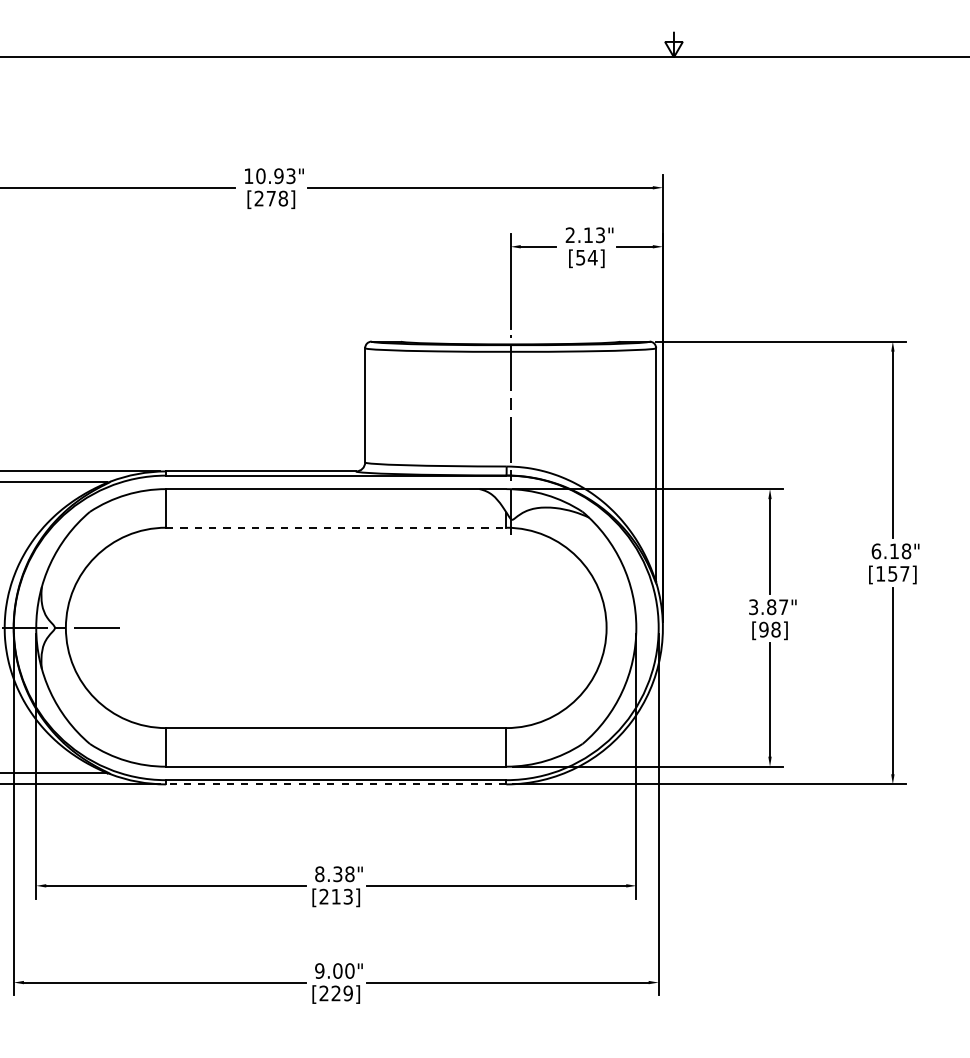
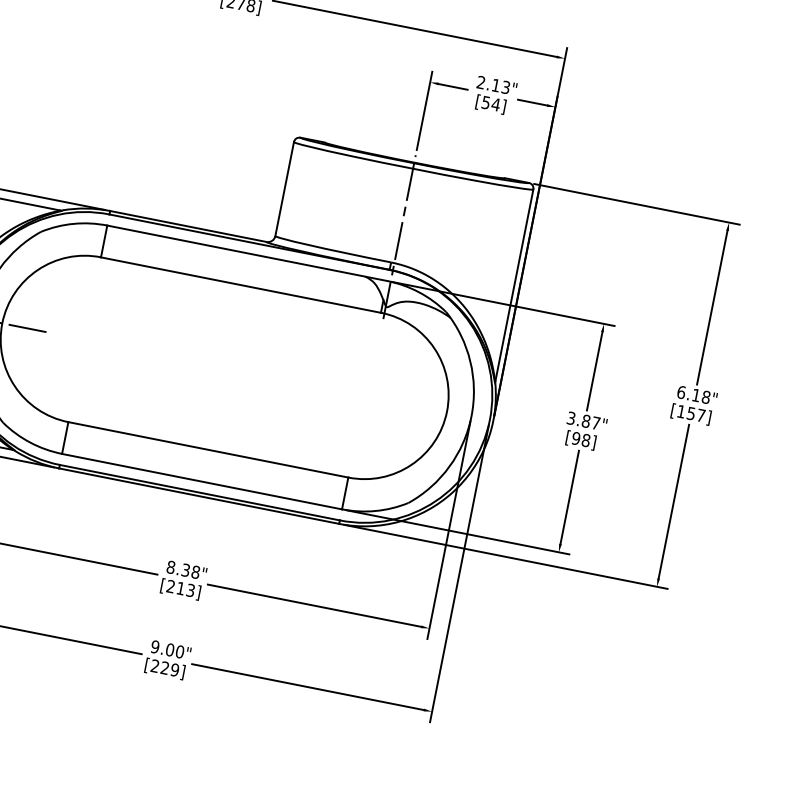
line: (336, 527) -> (241, 284), dashed -> solid
line: (335, 784) -> (198, 496), dashed -> solid

